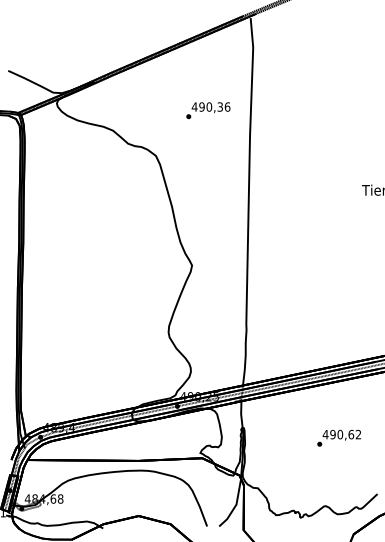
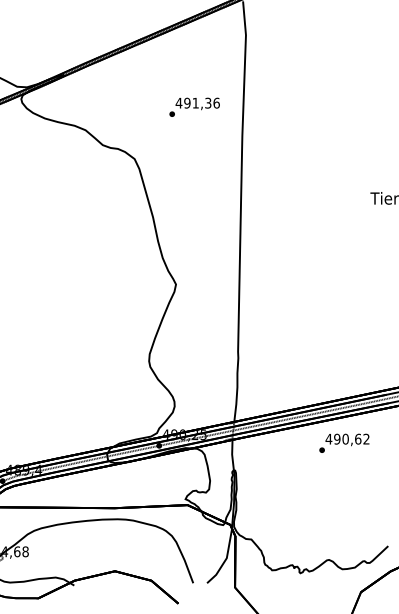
text: (209, 106) -> (195, 102), 490,36 -> 491,36
text: (338, 437) -> (343, 442), moved

